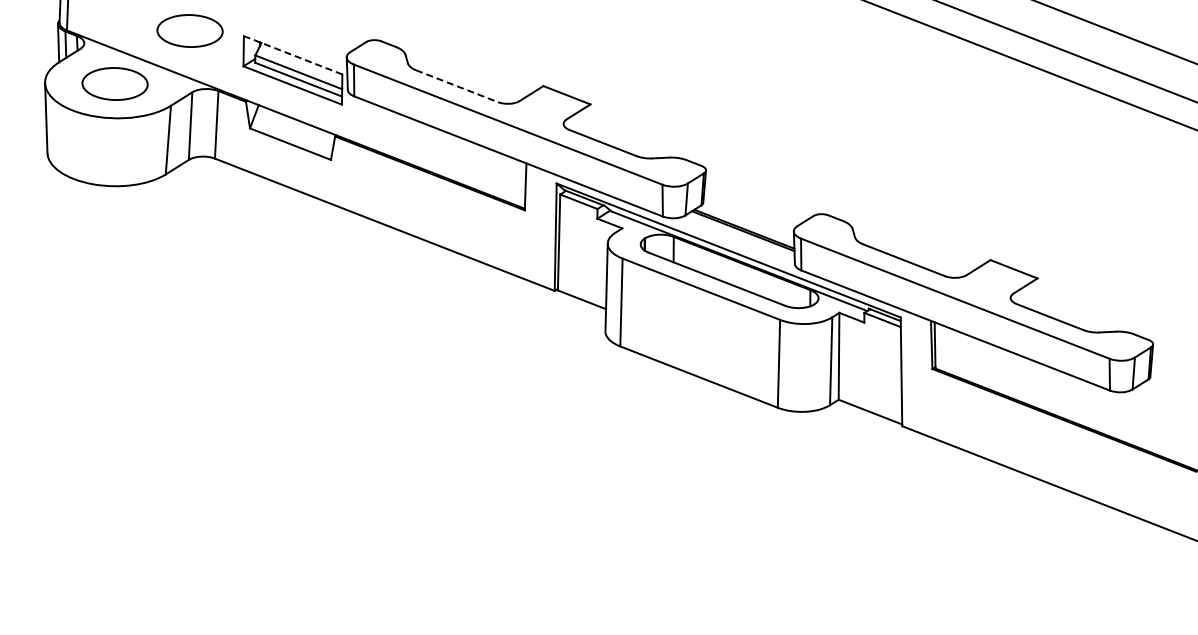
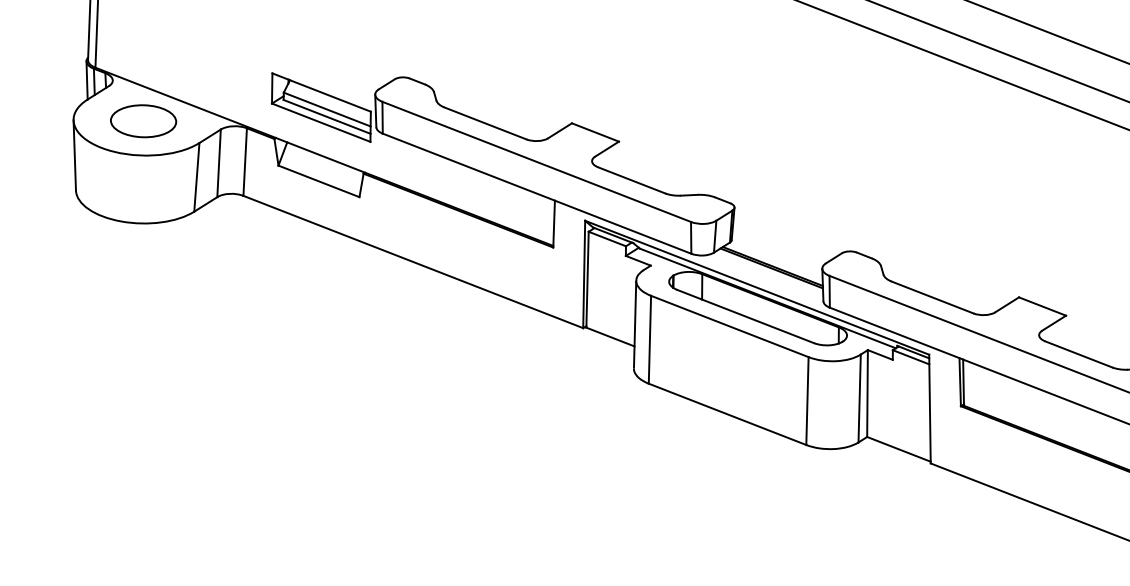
part: (189, 30) -> (217, 67), removed
line: (293, 55) -> (321, 92), dashed -> solid
line: (457, 86) -> (485, 123), dashed -> solid

